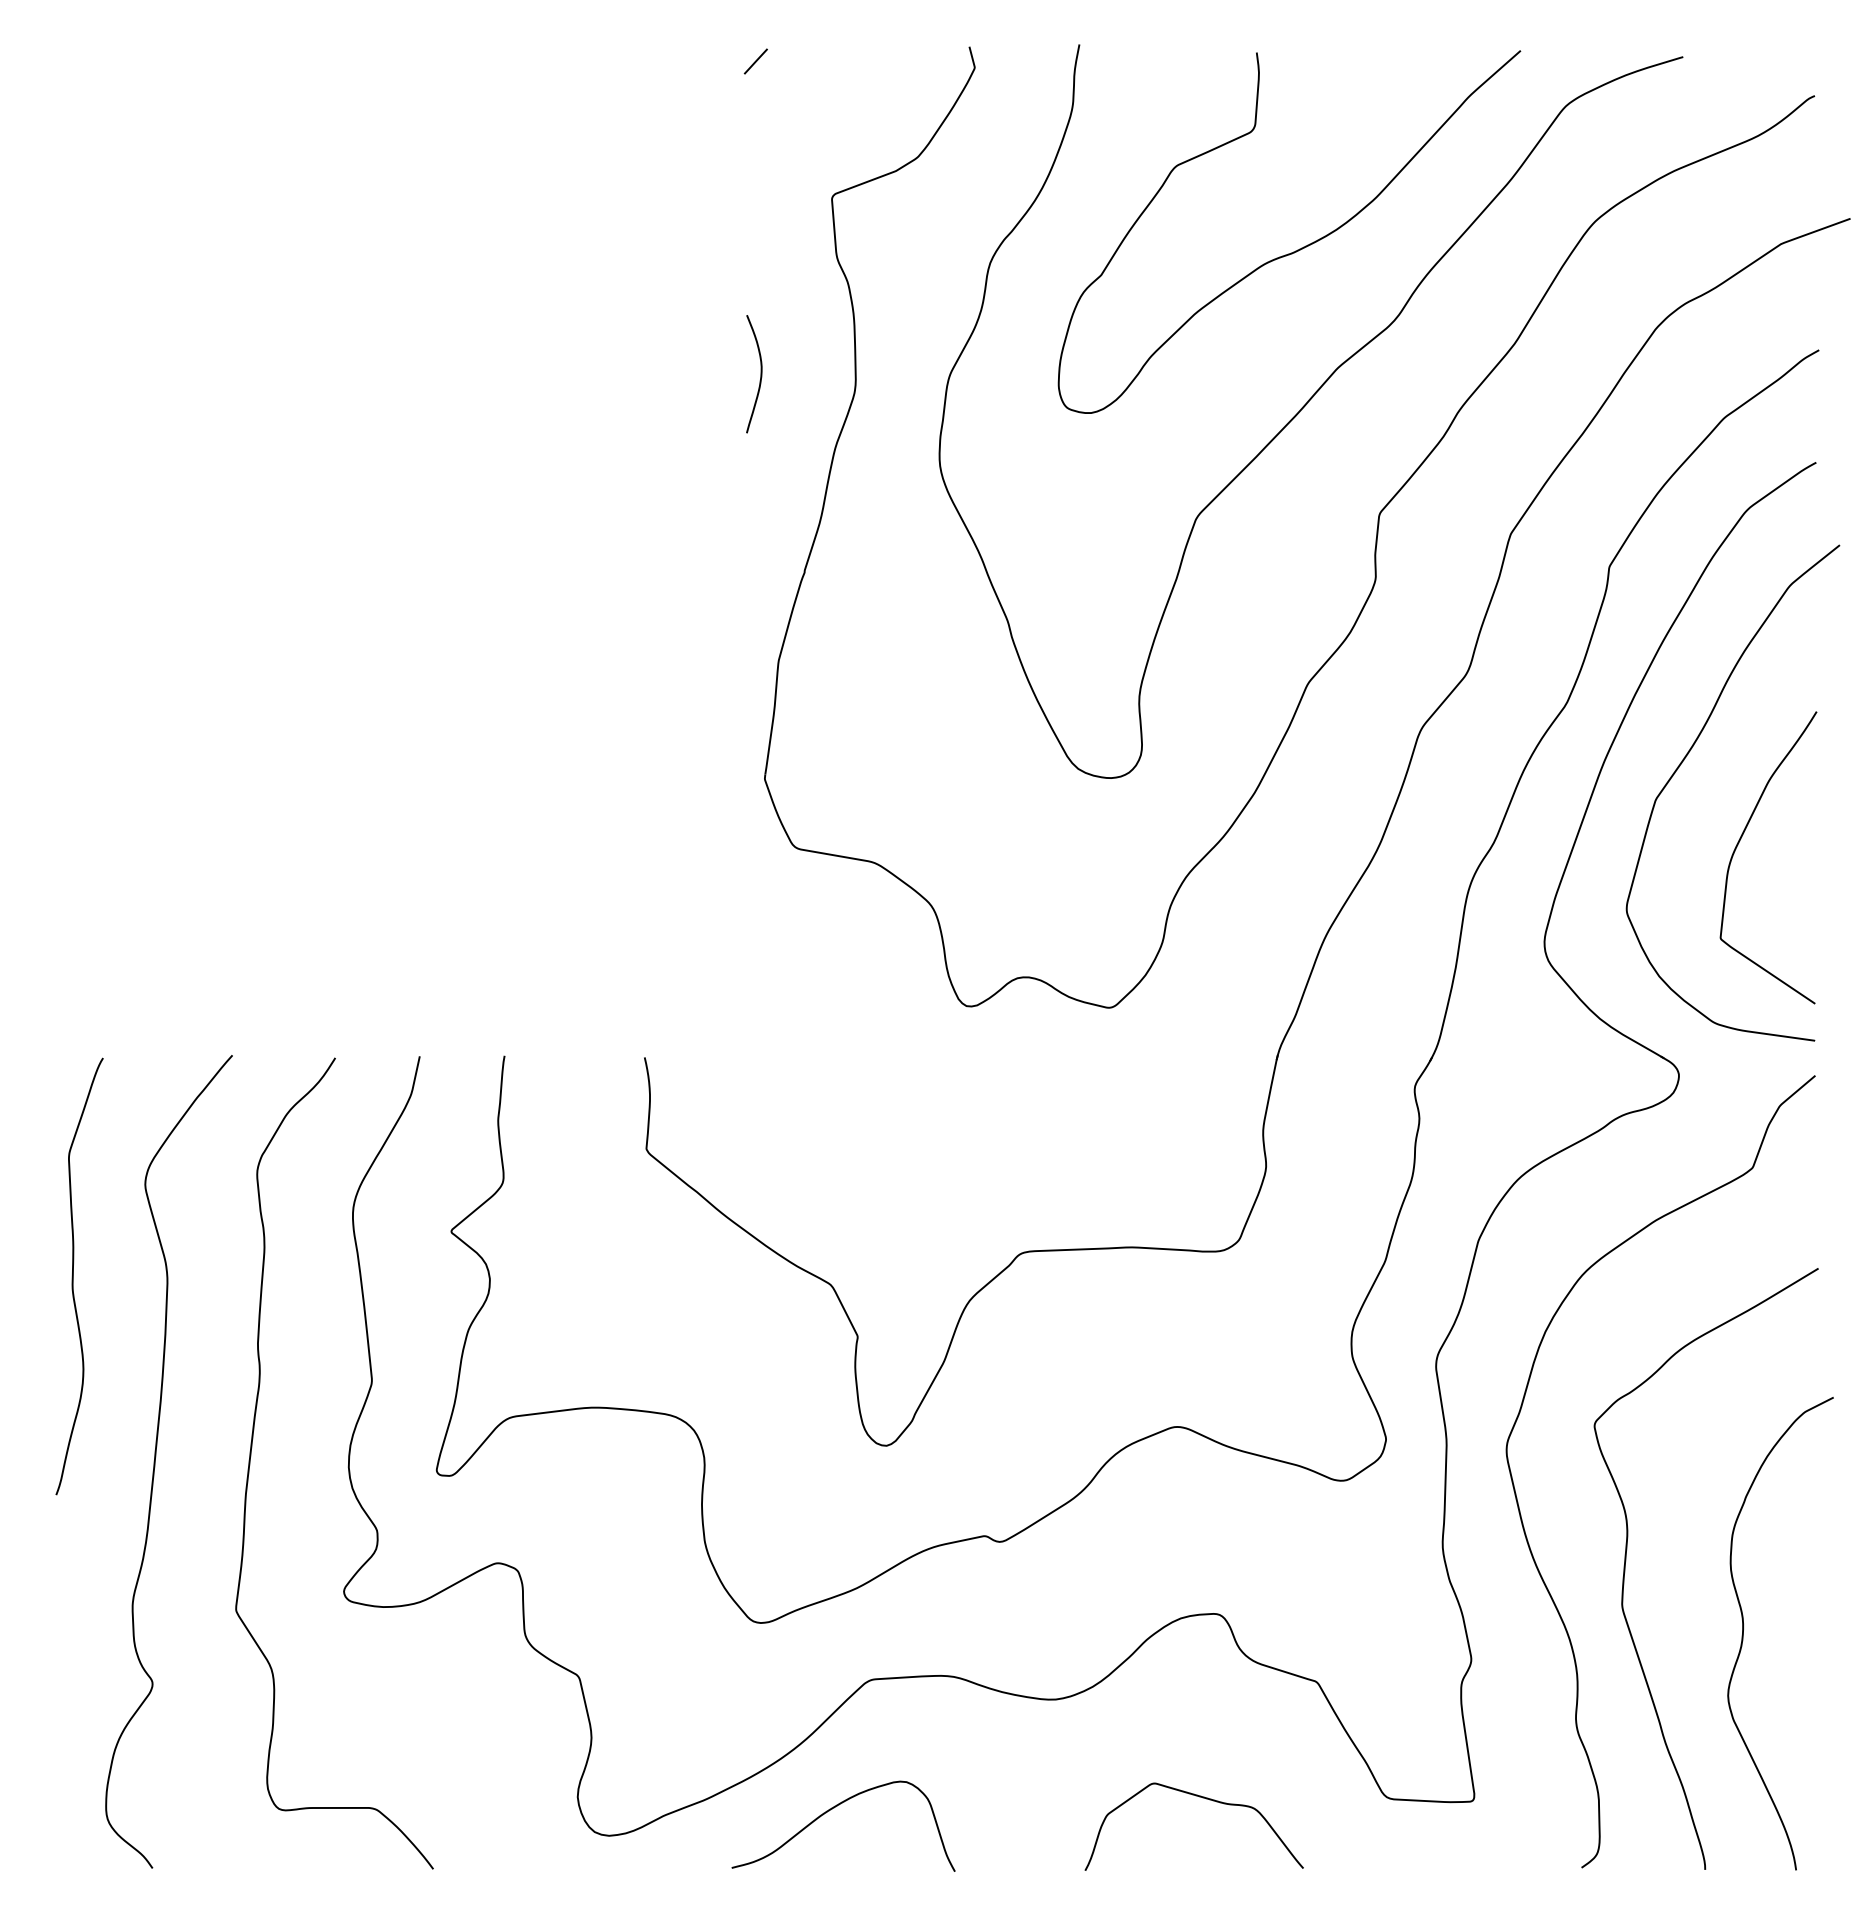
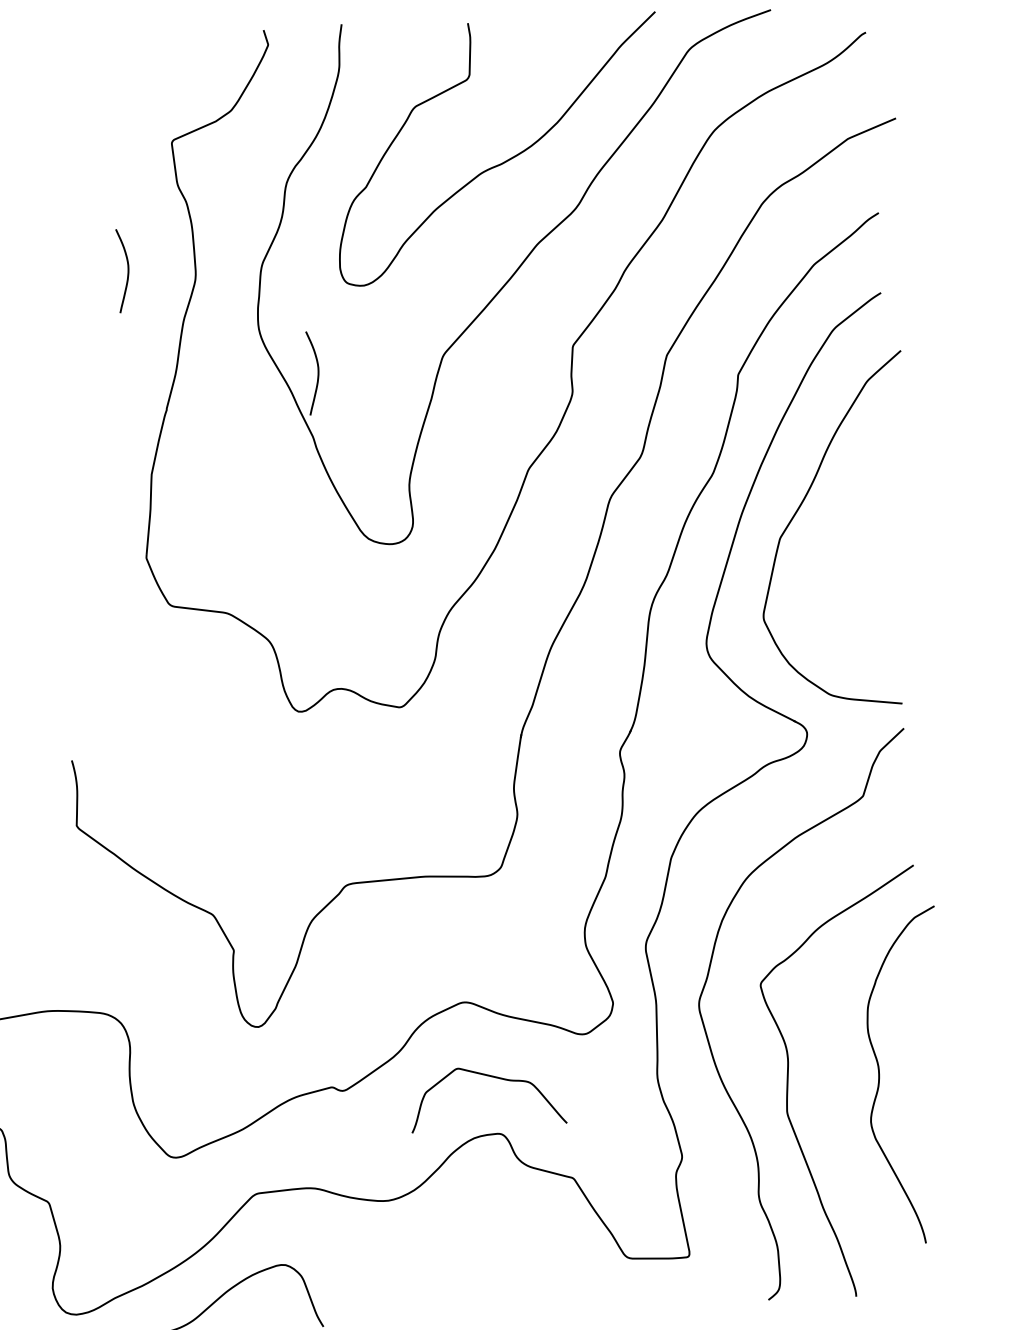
line: (755, 61) -> (112, 48), removed
curve: (1019, 532) -> (317, 373), added
curve: (1739, 843) -> (841, 566), removed
curve: (1743, 1633) -> (879, 1077), moved
curve: (1202, 1798) -> (492, 1077), moved

